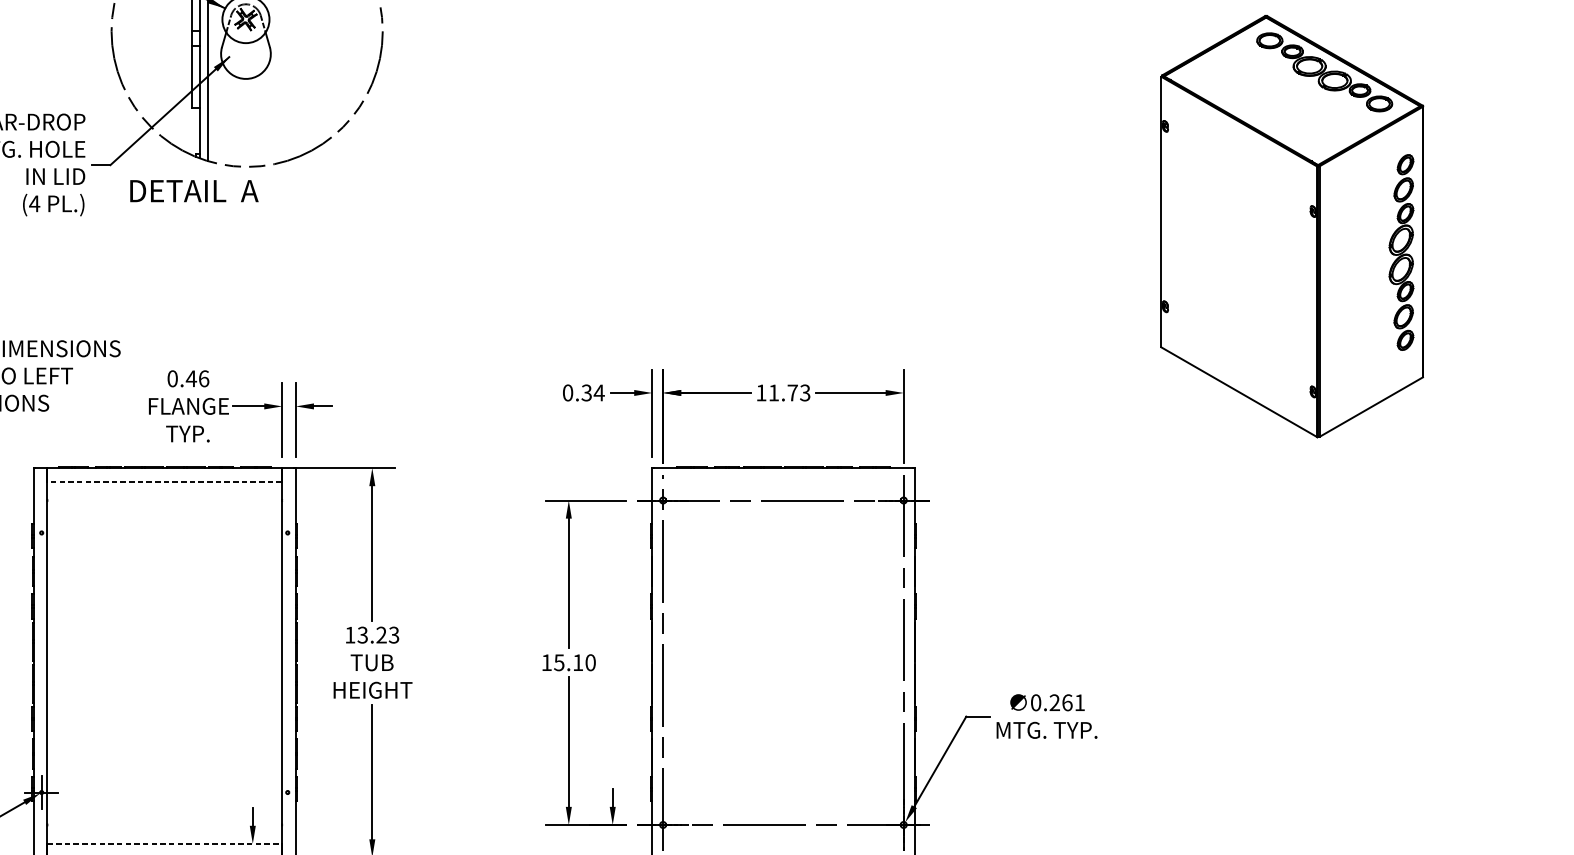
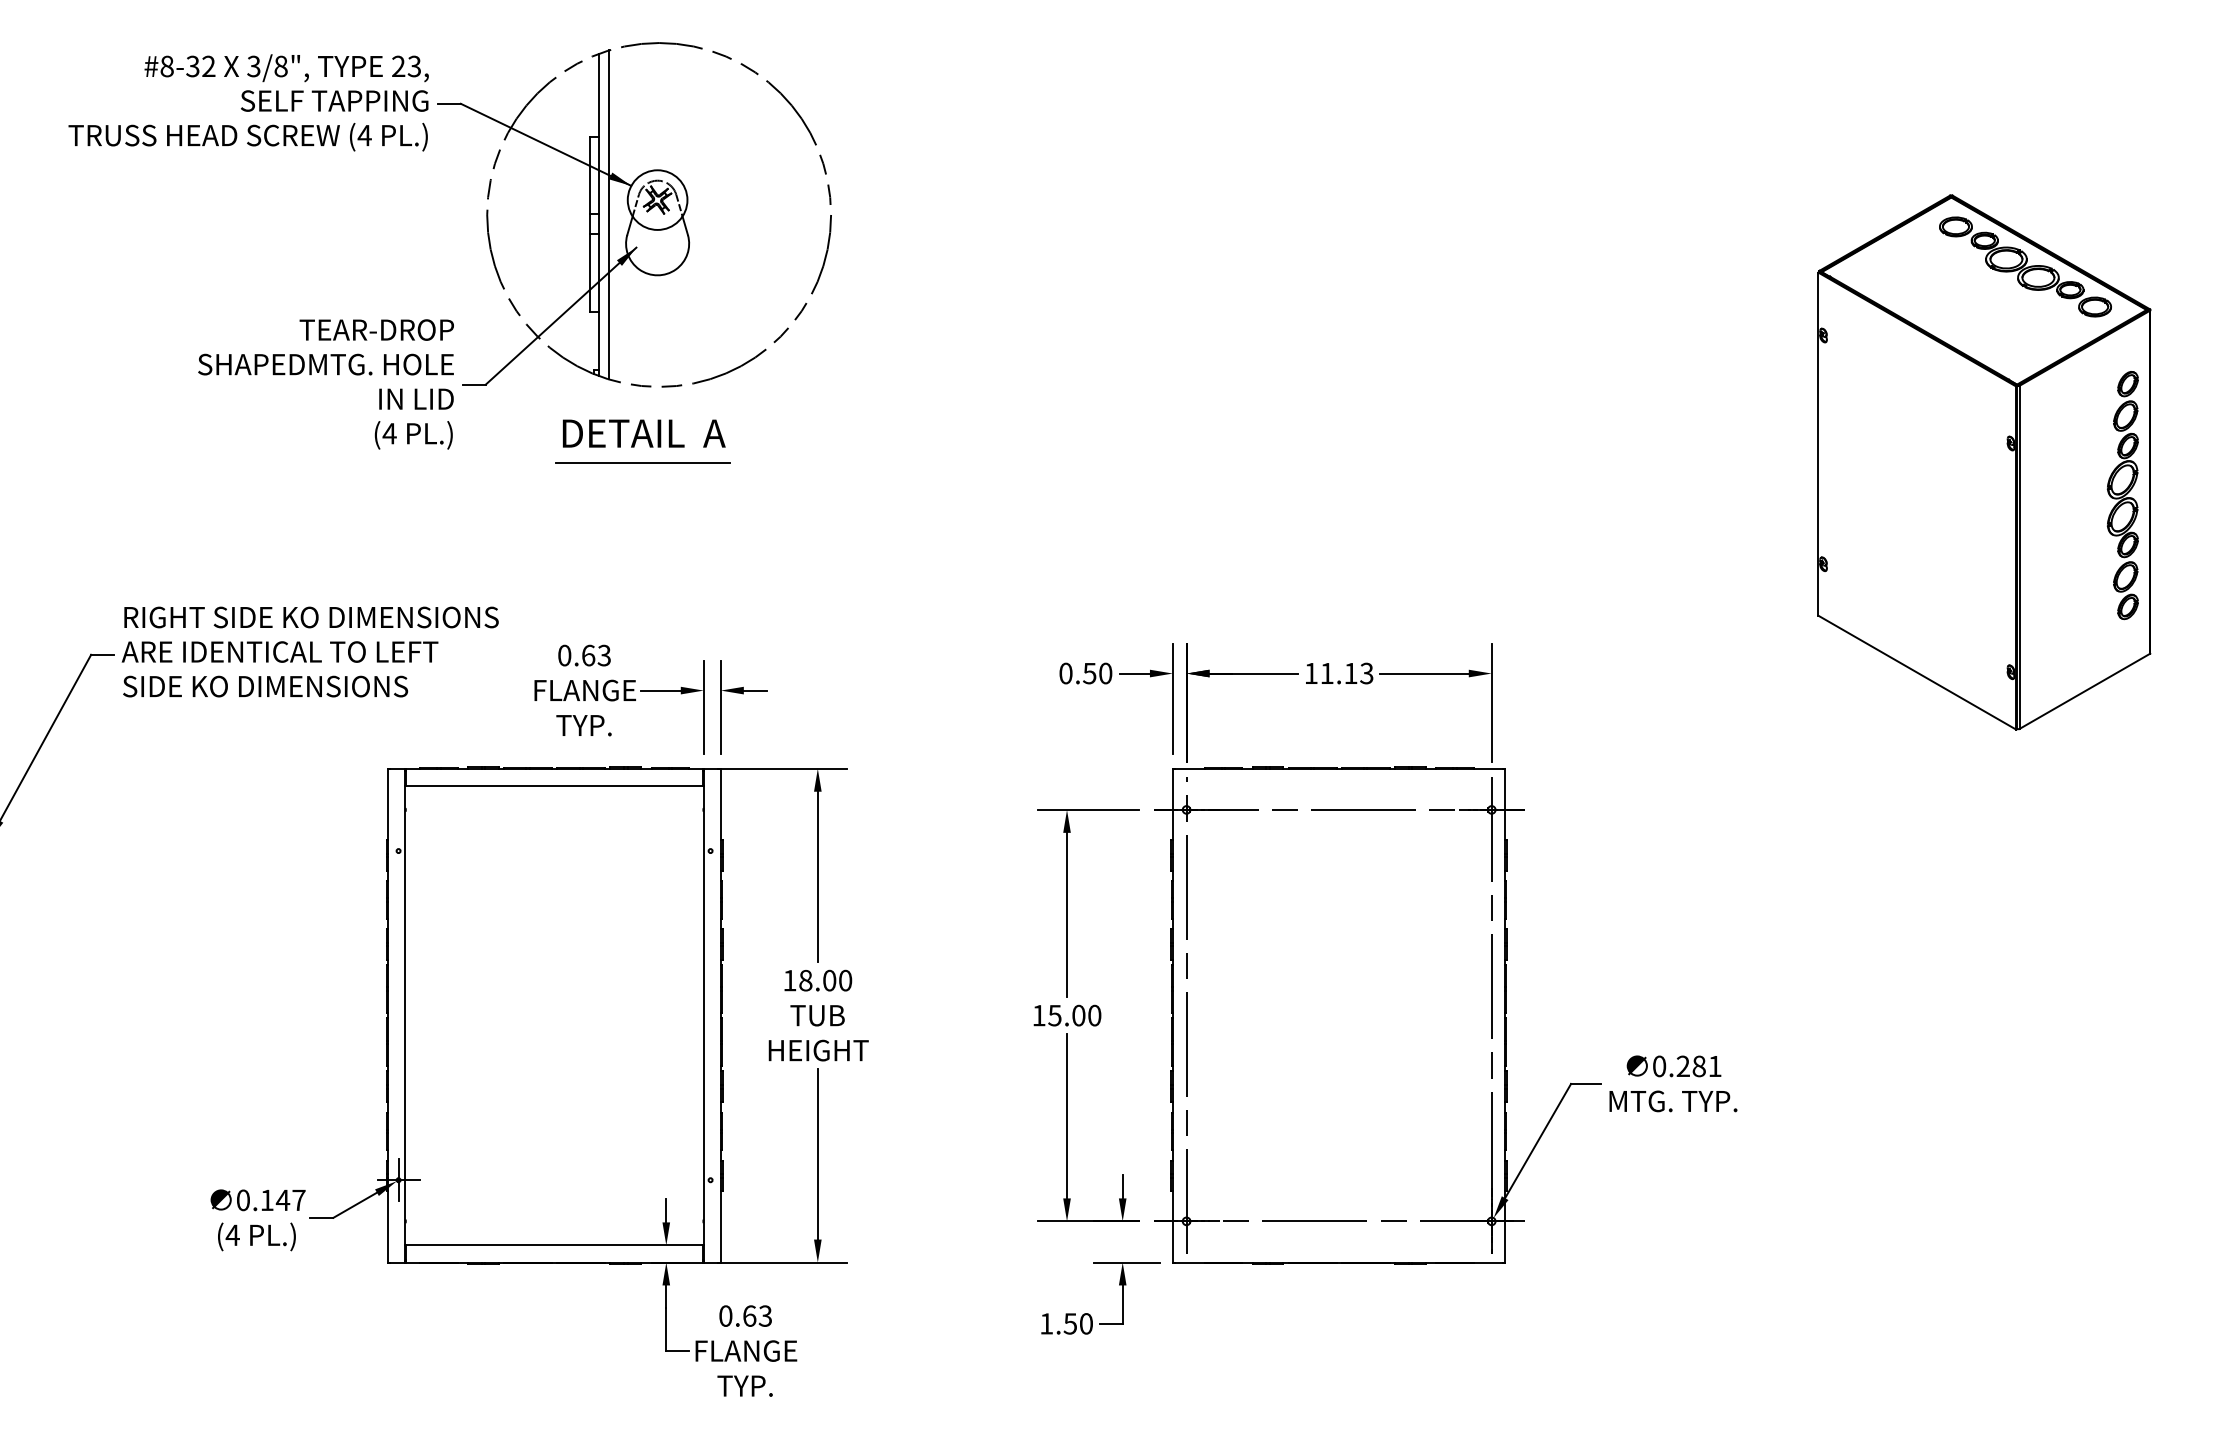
text: (194, 191) -> (644, 433), moved
line: (234, 226) -> (643, 462), added
text: (197, 378) -> (596, 655), 0.46 -> 0.63
text: (592, 392) -> (1097, 673), 0.34 -> 0.50
text: (792, 392) -> (1350, 673), 11.73 -> 11.13
line: (164, 481) -> (554, 785), dashed -> solid
text: (378, 635) -> (825, 980), 13.23 -> 18.00
text: (577, 662) -> (1078, 1015), 15.10 -> 15.00
text: (1066, 702) -> (1698, 1066), 0.261 -> 0.281
line: (164, 844) -> (554, 1245), dashed -> solid

